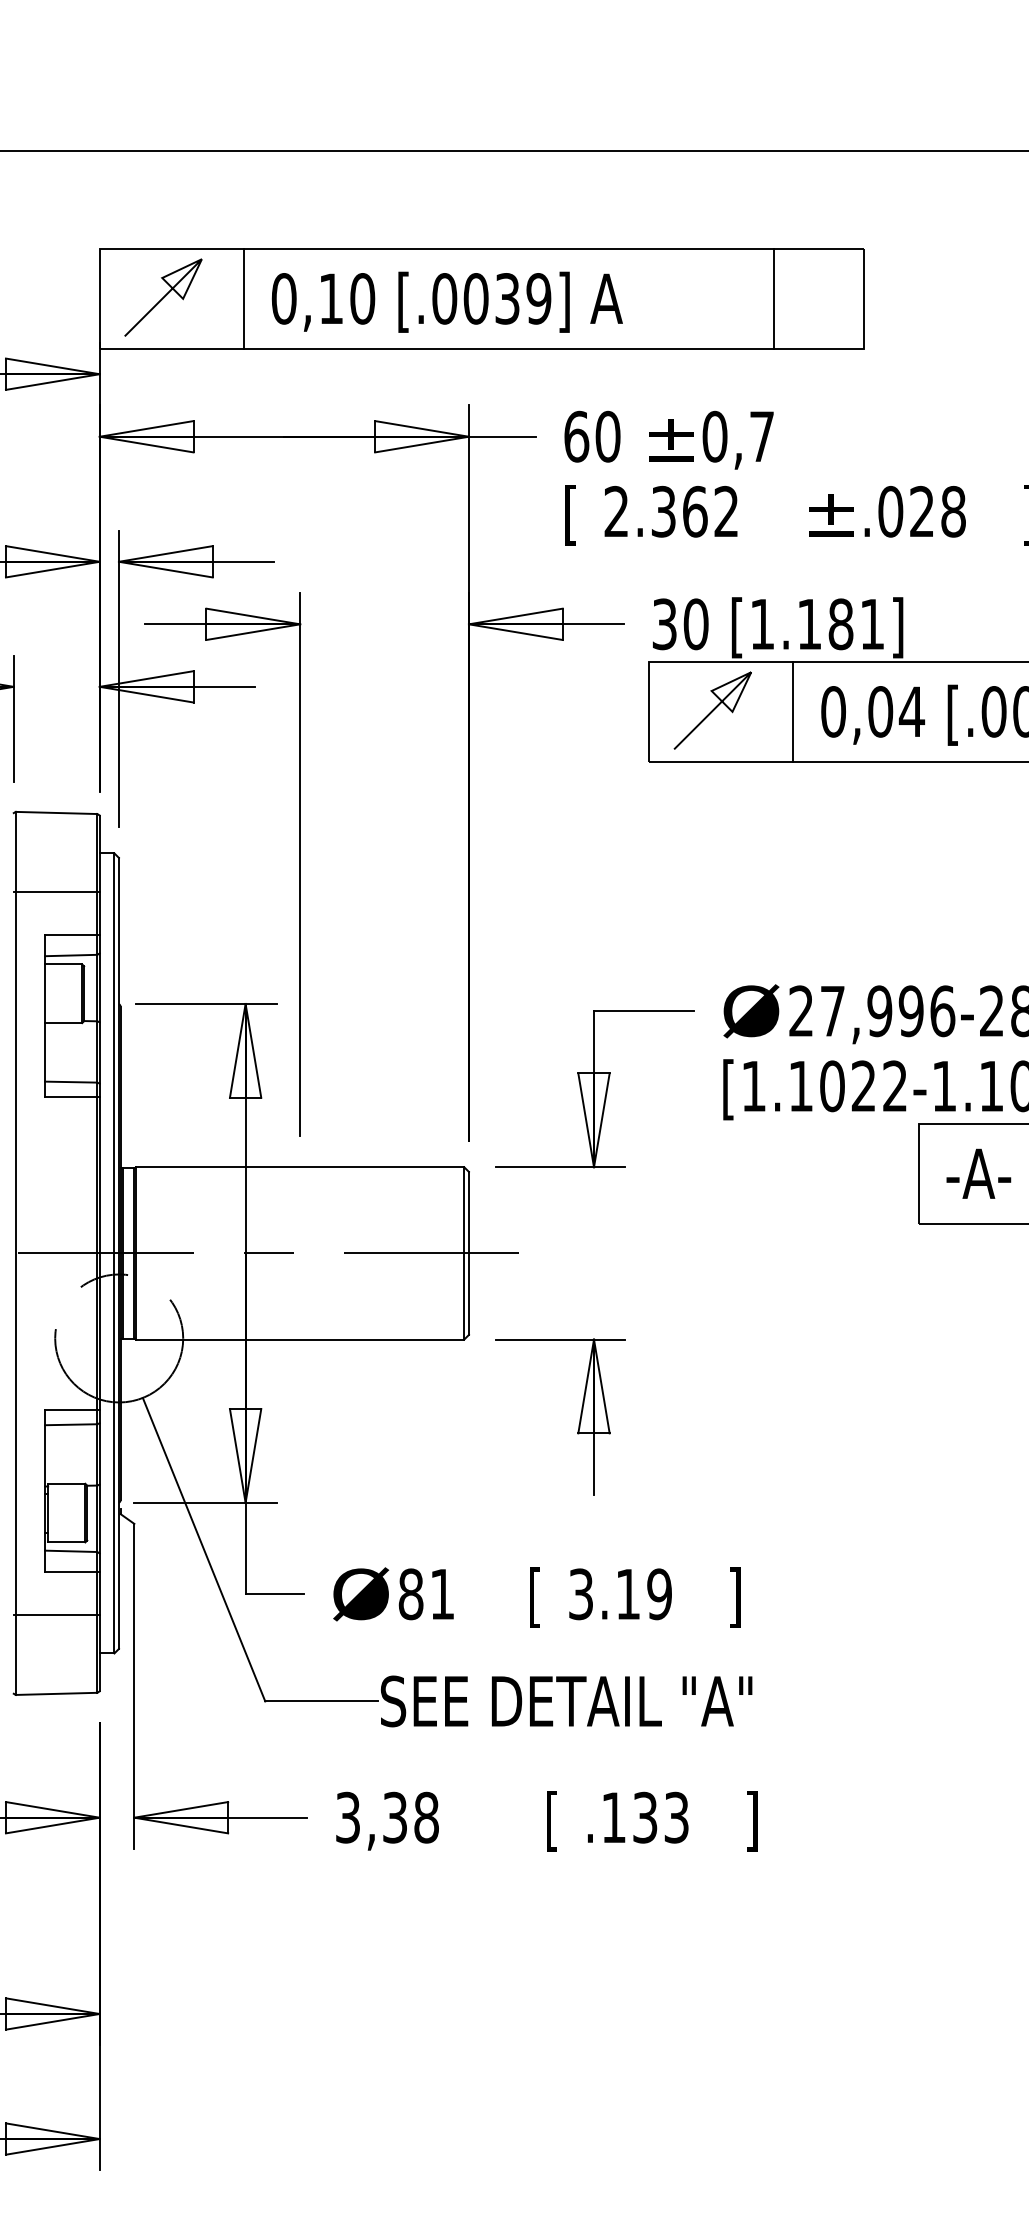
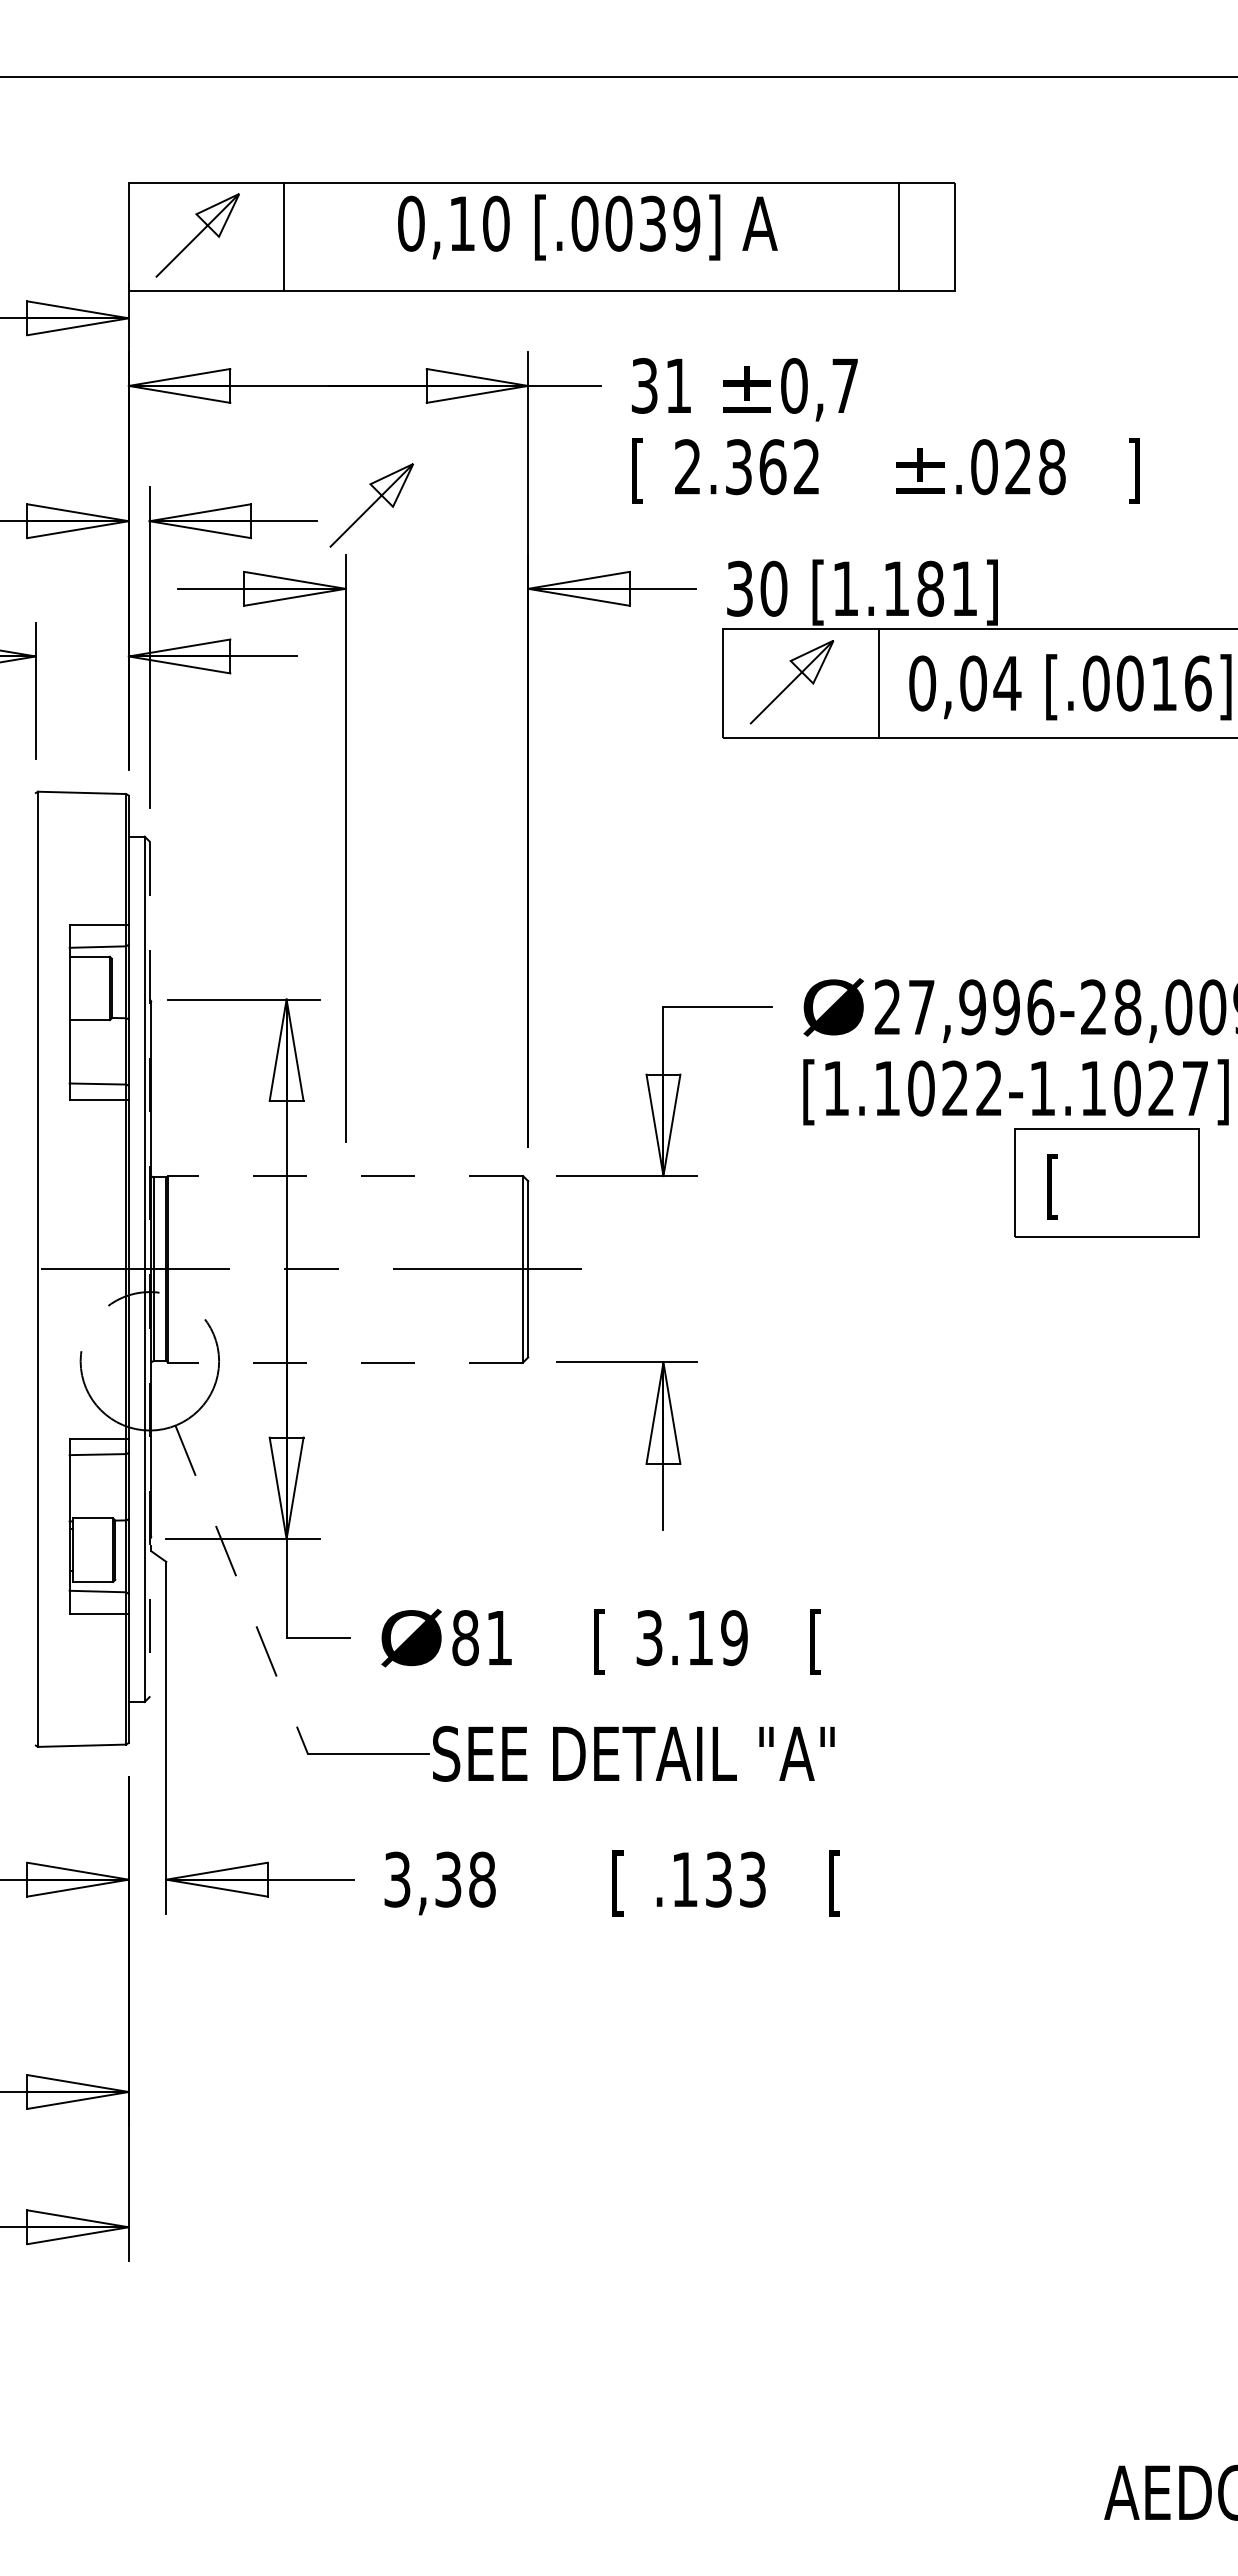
line: (773, 298) -> (898, 236), moved
text: (447, 302) -> (587, 227), moved
text: (592, 436) -> (661, 385), 60 -> 31
line: (324, 547) -> (371, 505), added
line: (55, 892) -> (81, 878), removed
line: (300, 1167) -> (345, 1176), solid -> dashed
text: (978, 1176) -> (1079, 1186), -A- -> [
line: (118, 1253) -> (149, 1269), solid -> dashed
line: (300, 1339) -> (345, 1362), solid -> dashed
line: (203, 1549) -> (241, 1589), solid -> dashed
text: (734, 1597) -> (815, 1641), ] -> [
line: (55, 1614) -> (81, 1659), removed
text: (752, 1821) -> (834, 1883), ] -> [

